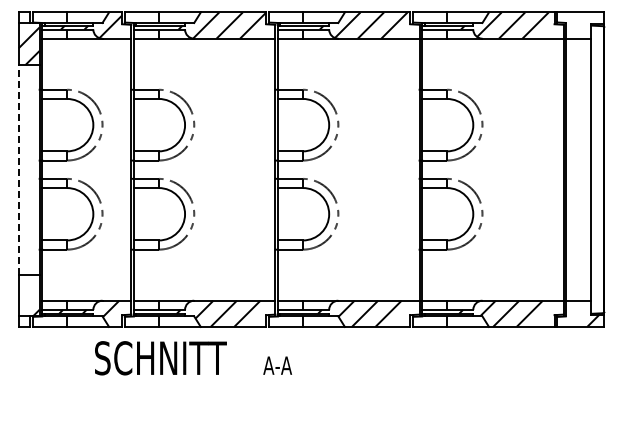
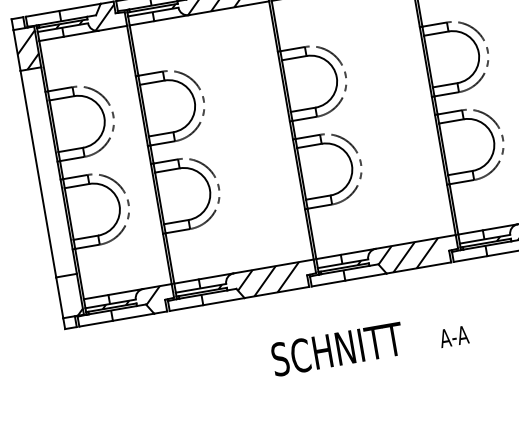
line: (18, 169) -> (38, 173), dashed -> solid
text: (193, 358) -> (369, 343), moved

